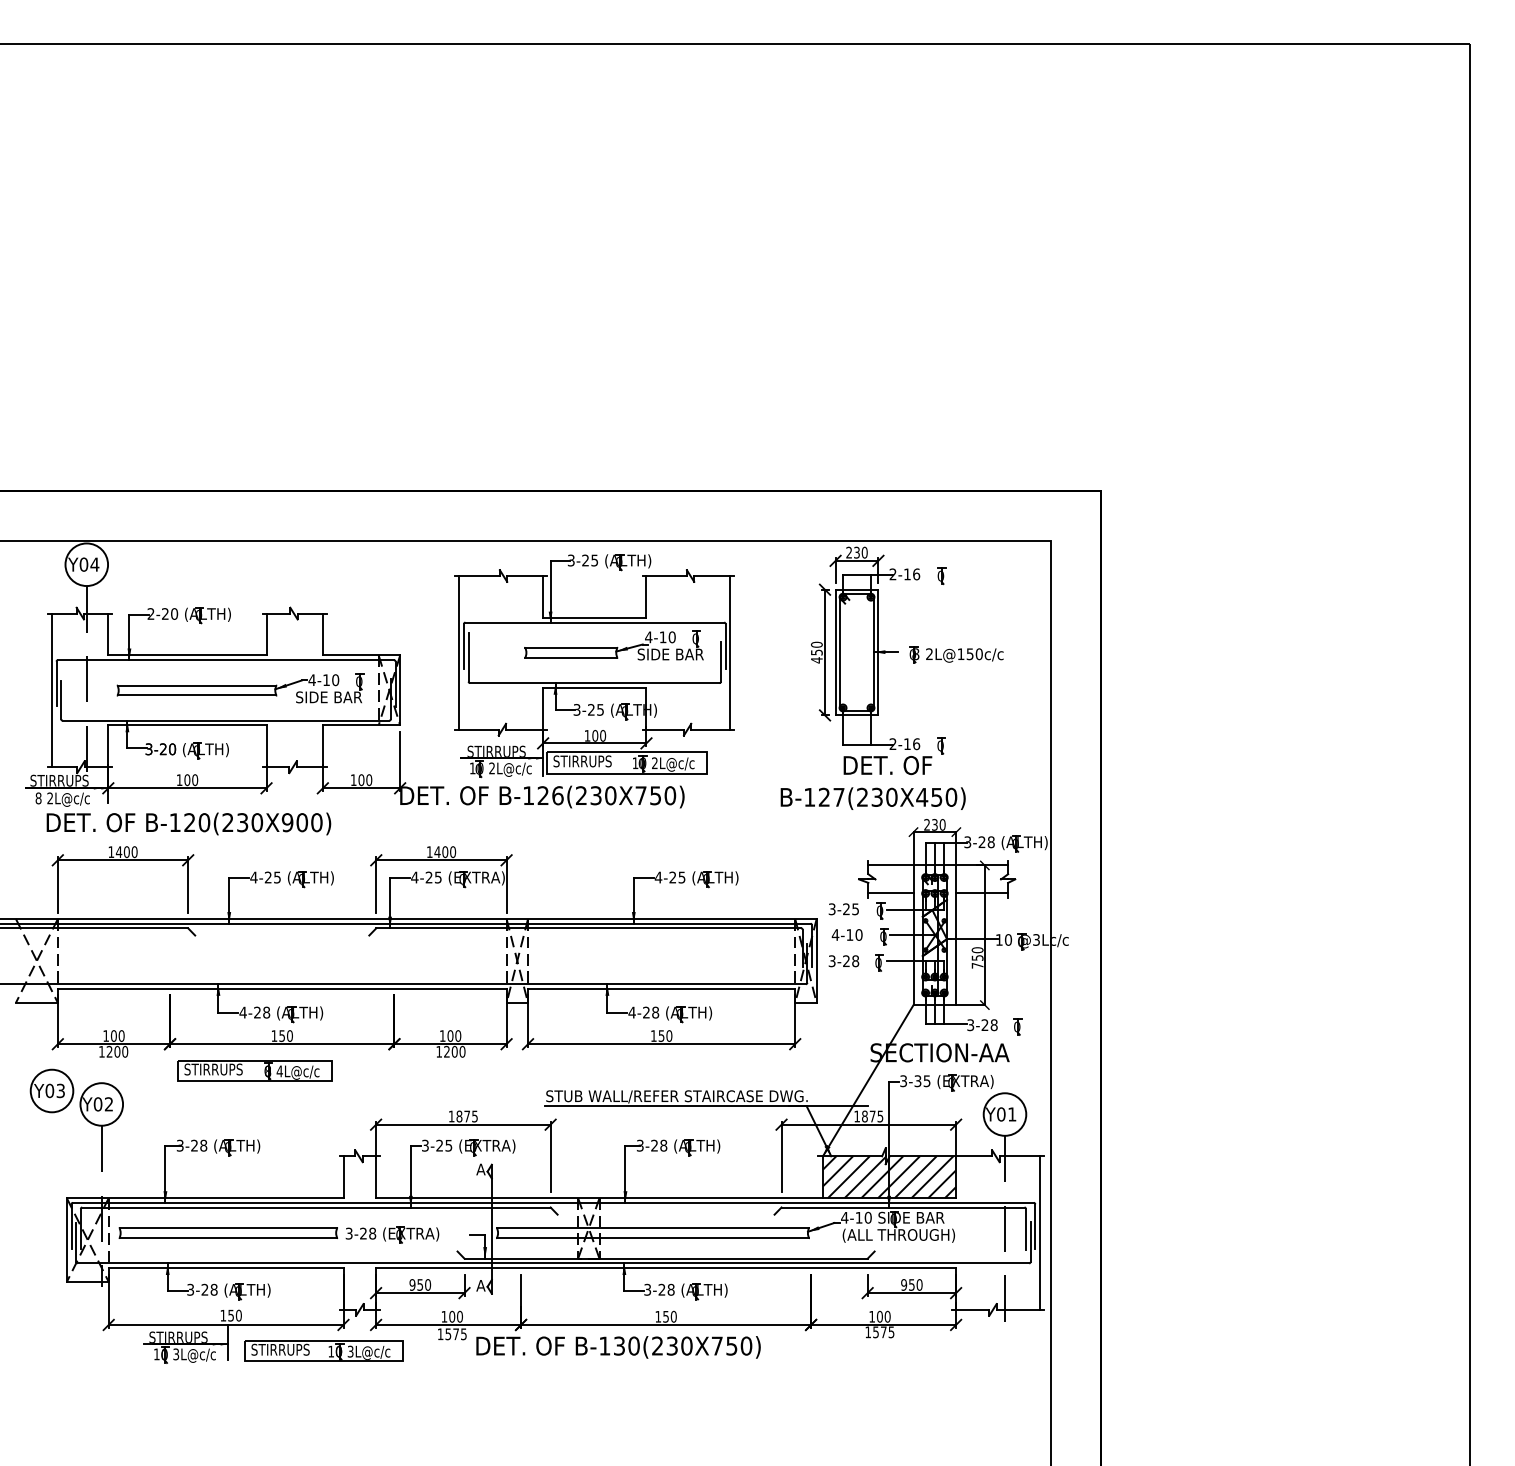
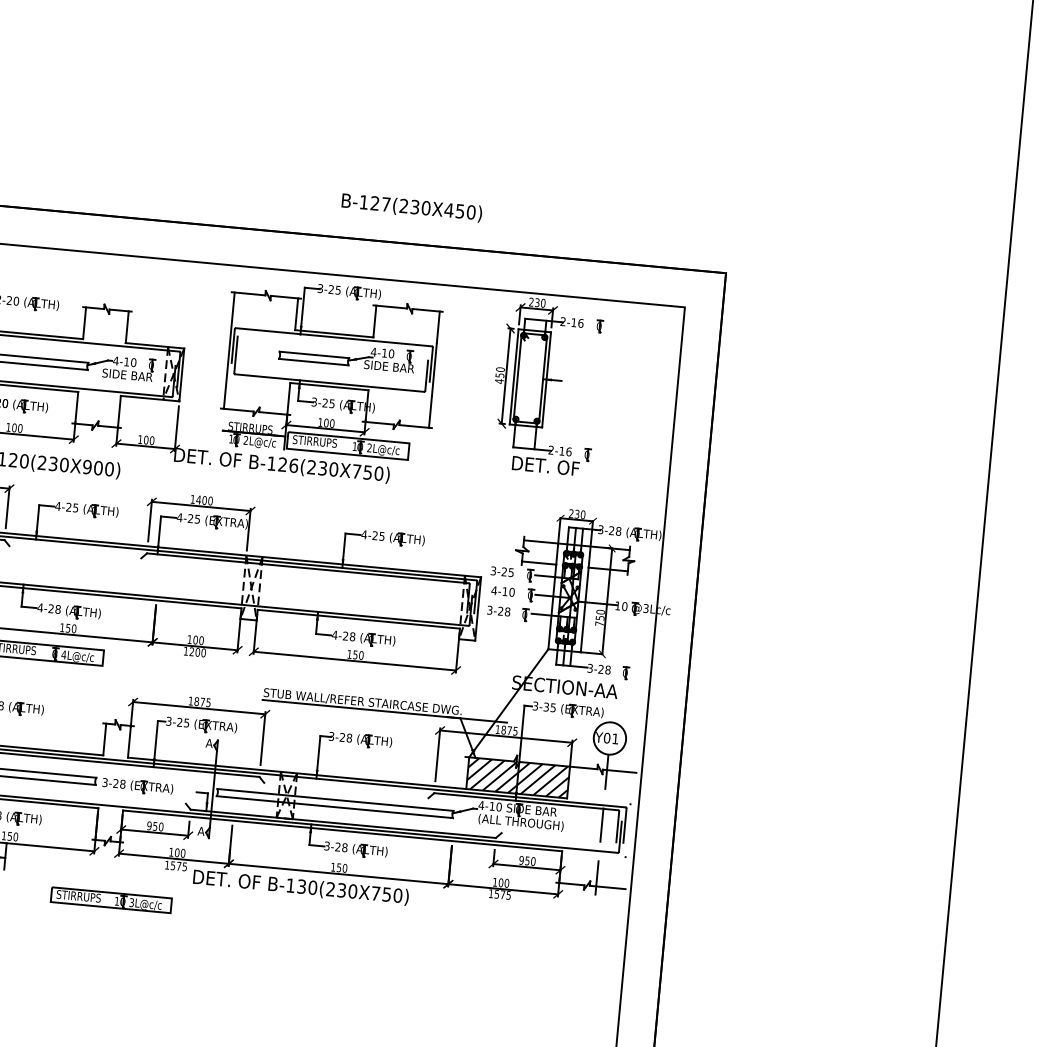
part: (956, 654) -> (605, 386), removed
text: (872, 798) -> (411, 207), moved
line: (1039, 1232) -> (627, 830), removed
part: (323, 1350) -> (111, 899), moved

